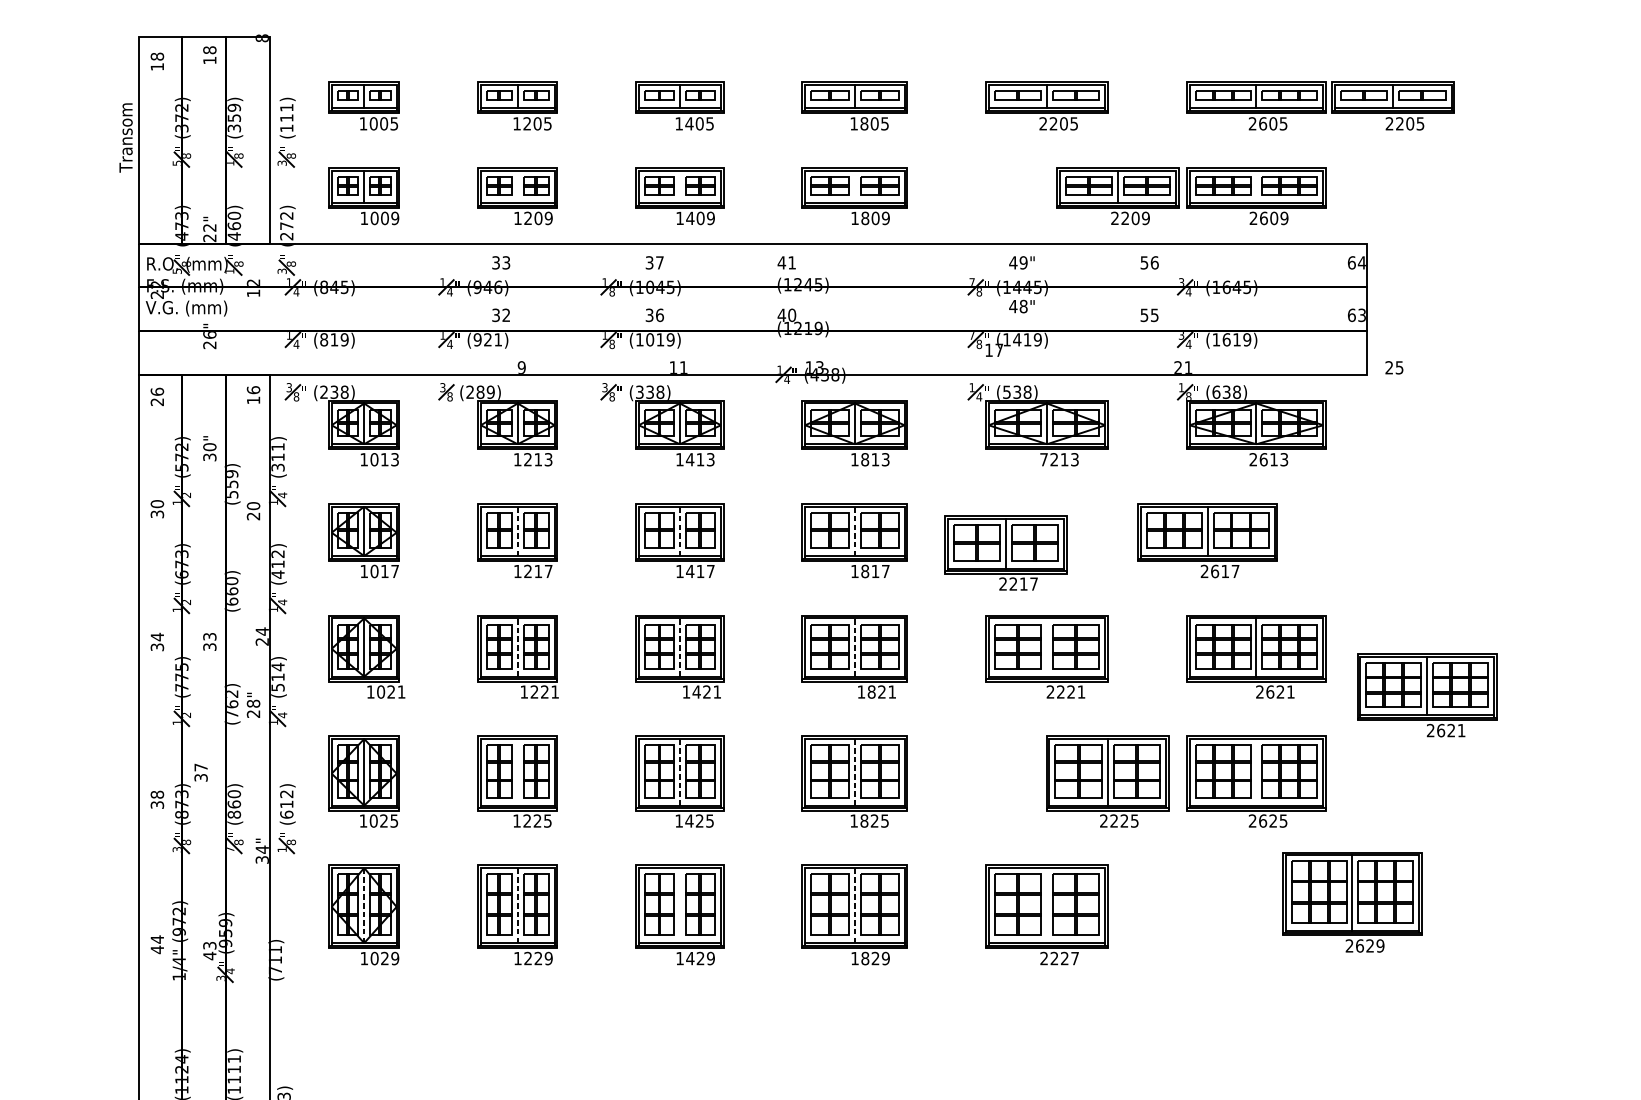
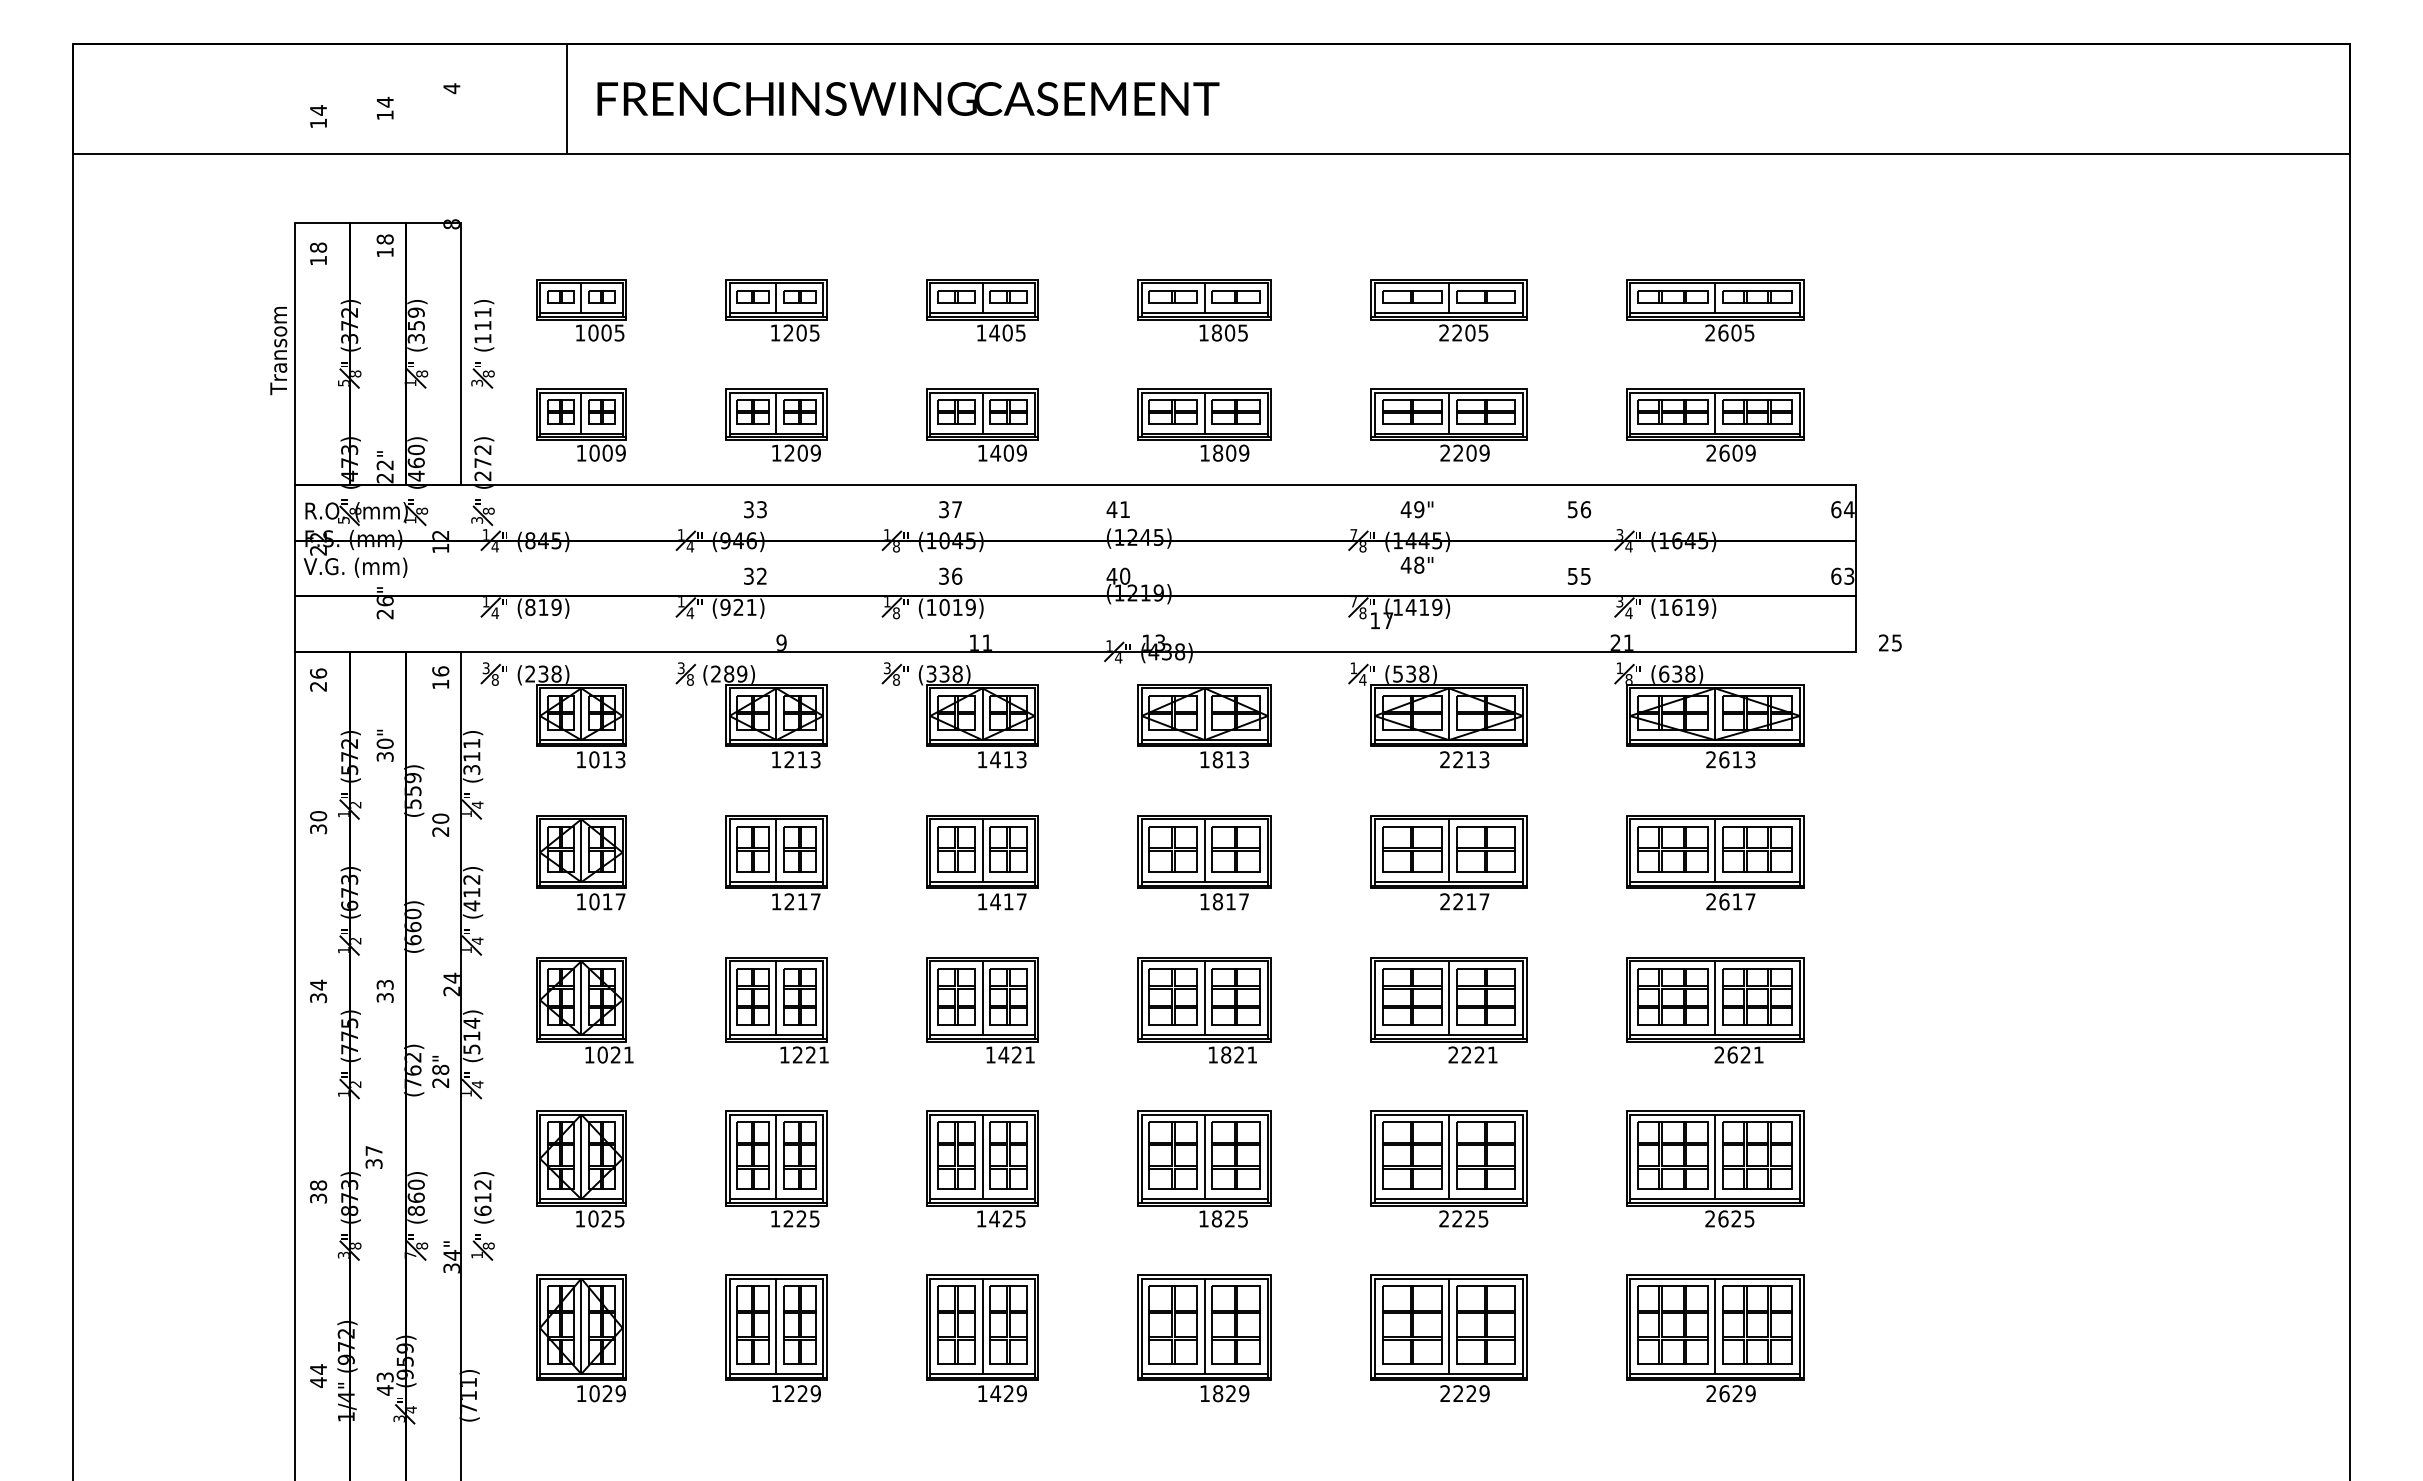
part: (1392, 106) -> (1888, 310), removed
line: (517, 186) -> (776, 412), added
line: (679, 186) -> (982, 412), added
line: (854, 186) -> (1204, 412), added
line: (1256, 186) -> (1715, 412), added
part: (1117, 195) -> (1448, 424), moved
text: (1043, 459) -> (1444, 759), 7213 -> 2213
line: (517, 531) -> (776, 850), dashed -> solid
line: (679, 531) -> (982, 850), dashed -> solid
line: (854, 531) -> (1204, 850), dashed -> solid
part: (1208, 540) -> (1715, 862), moved
part: (1005, 553) -> (1448, 862), moved
line: (517, 647) -> (776, 998), dashed -> solid
line: (679, 647) -> (982, 998), dashed -> solid
line: (854, 647) -> (1204, 998), dashed -> solid
line: (1047, 647) -> (1449, 998), added
part: (1427, 695) -> (1932, 1059), removed
line: (517, 771) -> (776, 1156), added
line: (679, 771) -> (982, 1156), dashed -> solid
line: (854, 771) -> (1204, 1156), dashed -> solid
line: (1256, 771) -> (1715, 1156), added
part: (1107, 781) -> (1448, 1168), moved
part: (1352, 902) -> (1715, 1338), moved
line: (364, 905) -> (581, 1326), dashed -> solid
line: (517, 905) -> (776, 1326), dashed -> solid
line: (679, 905) -> (982, 1326), added
line: (854, 905) -> (1204, 1326), dashed -> solid
line: (1047, 905) -> (1449, 1326), added
text: (1075, 958) -> (1484, 1393), 2227 -> 2229

